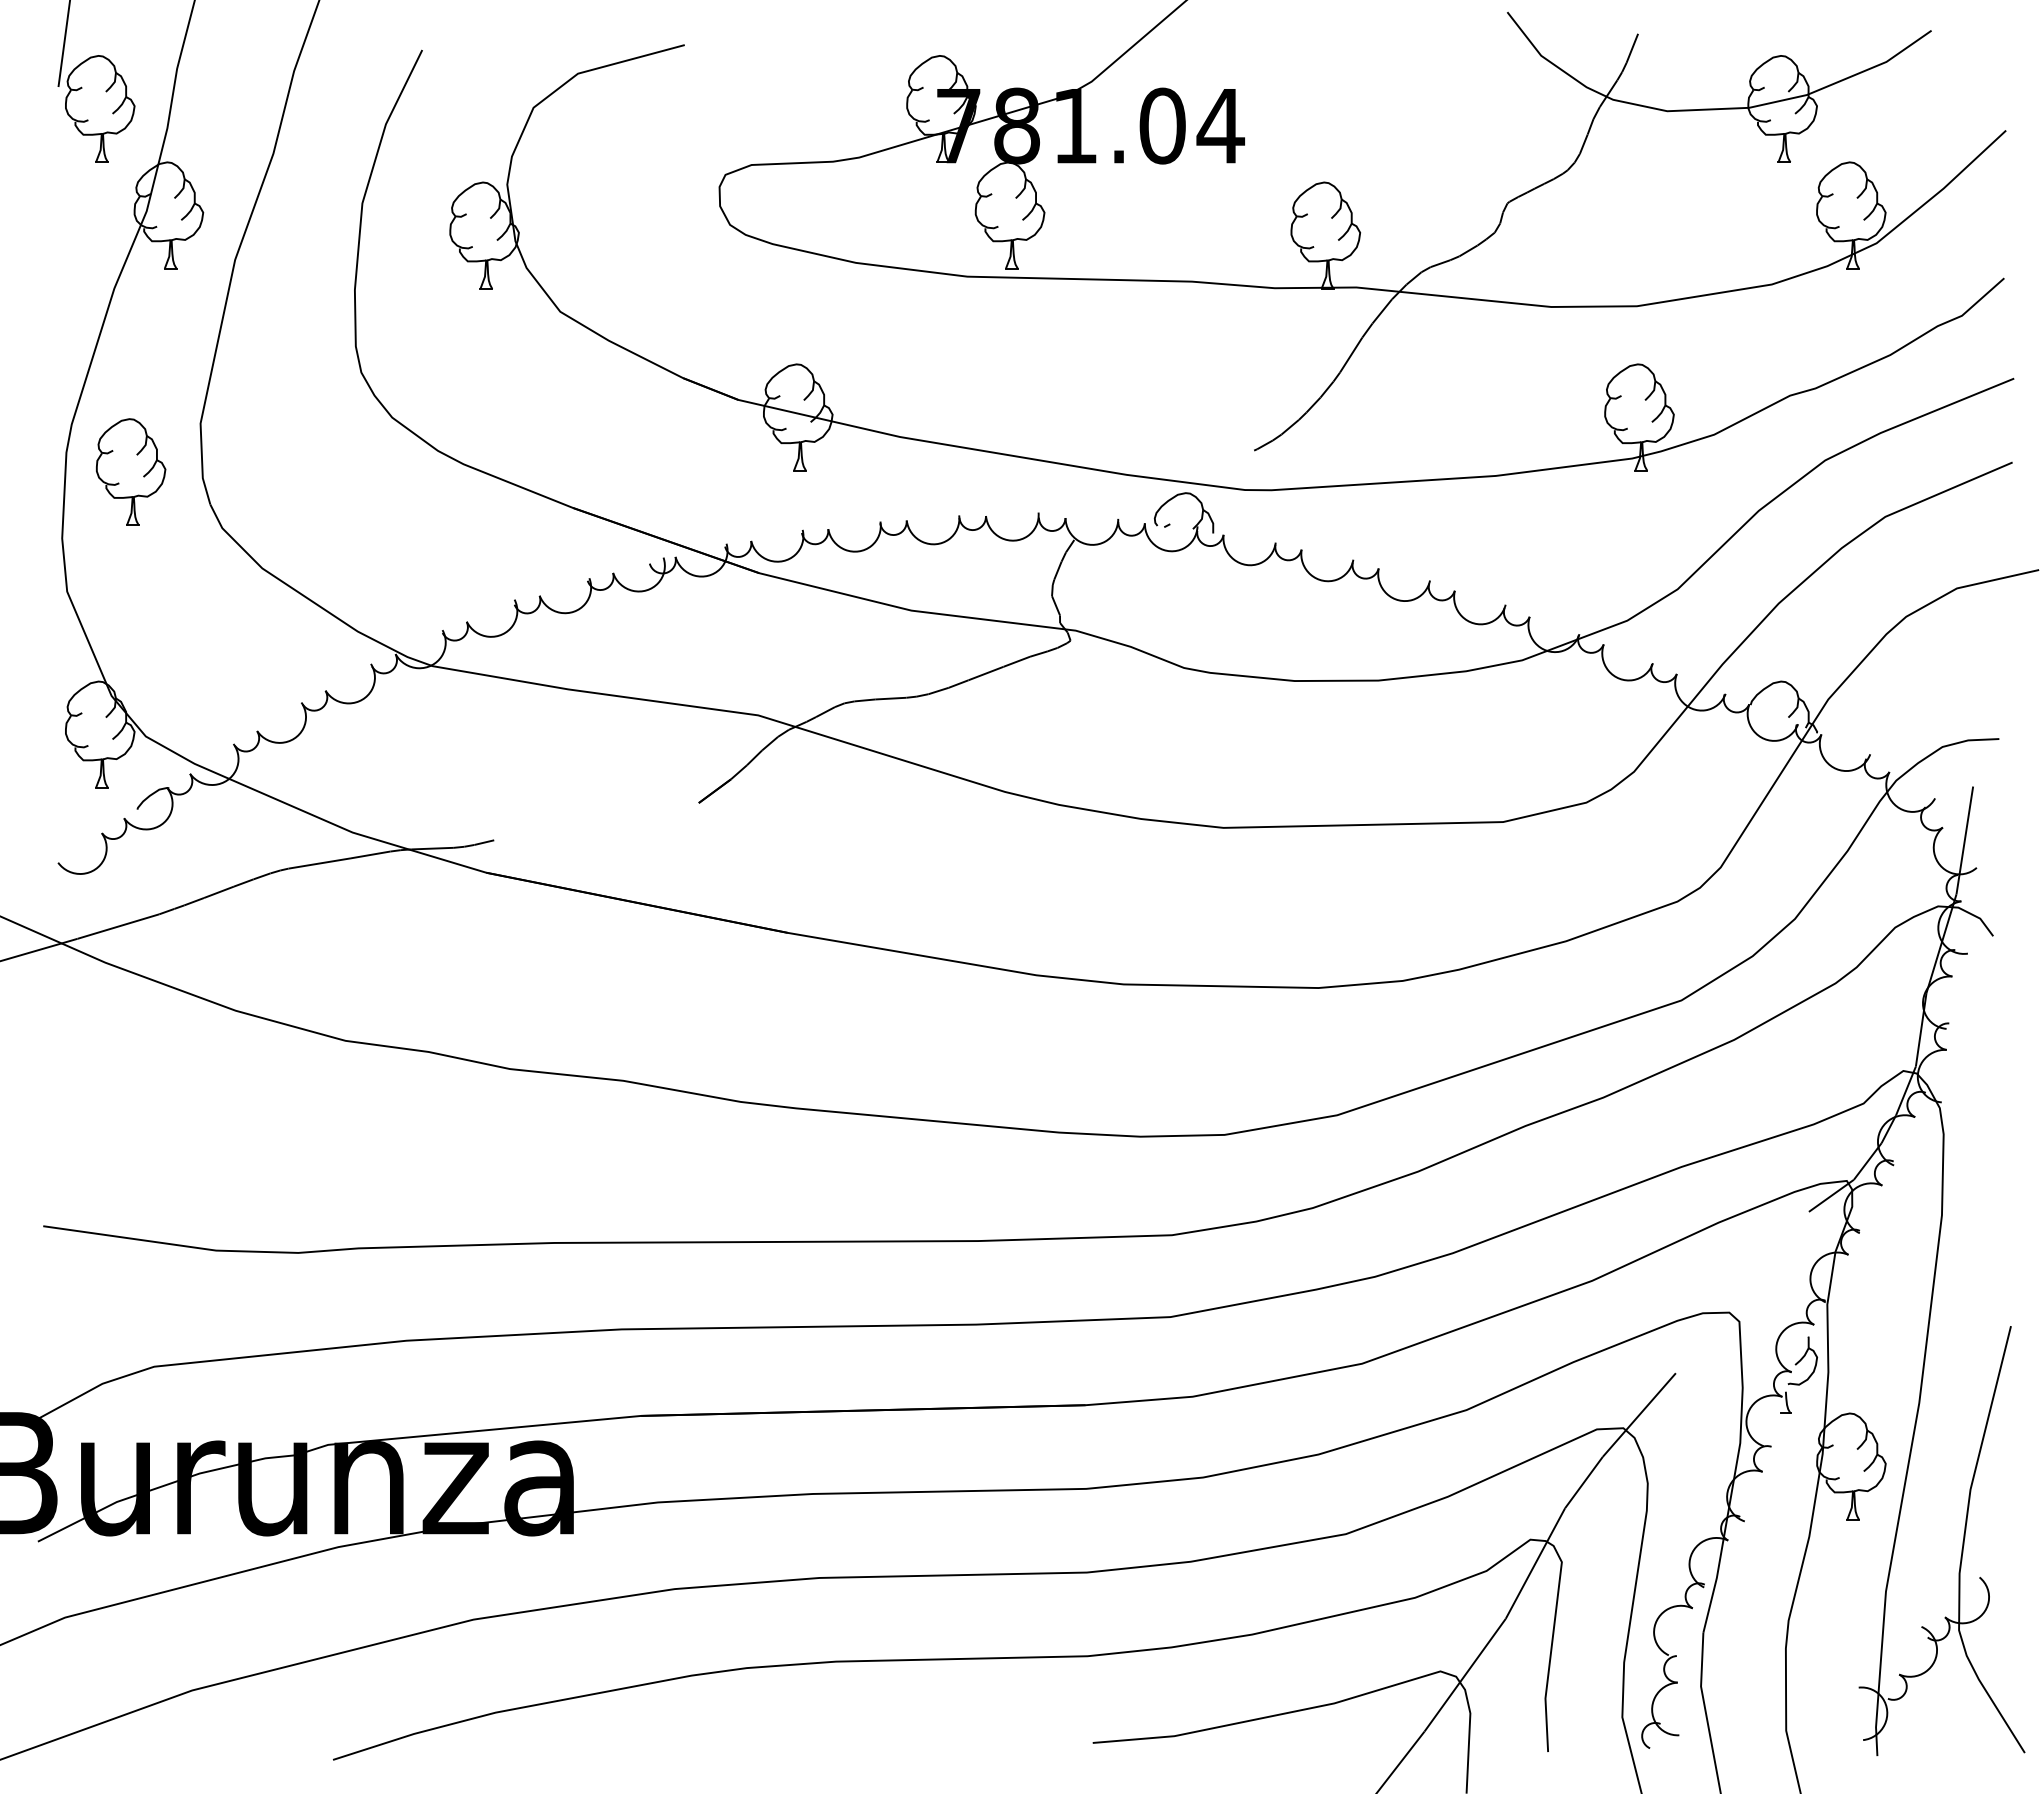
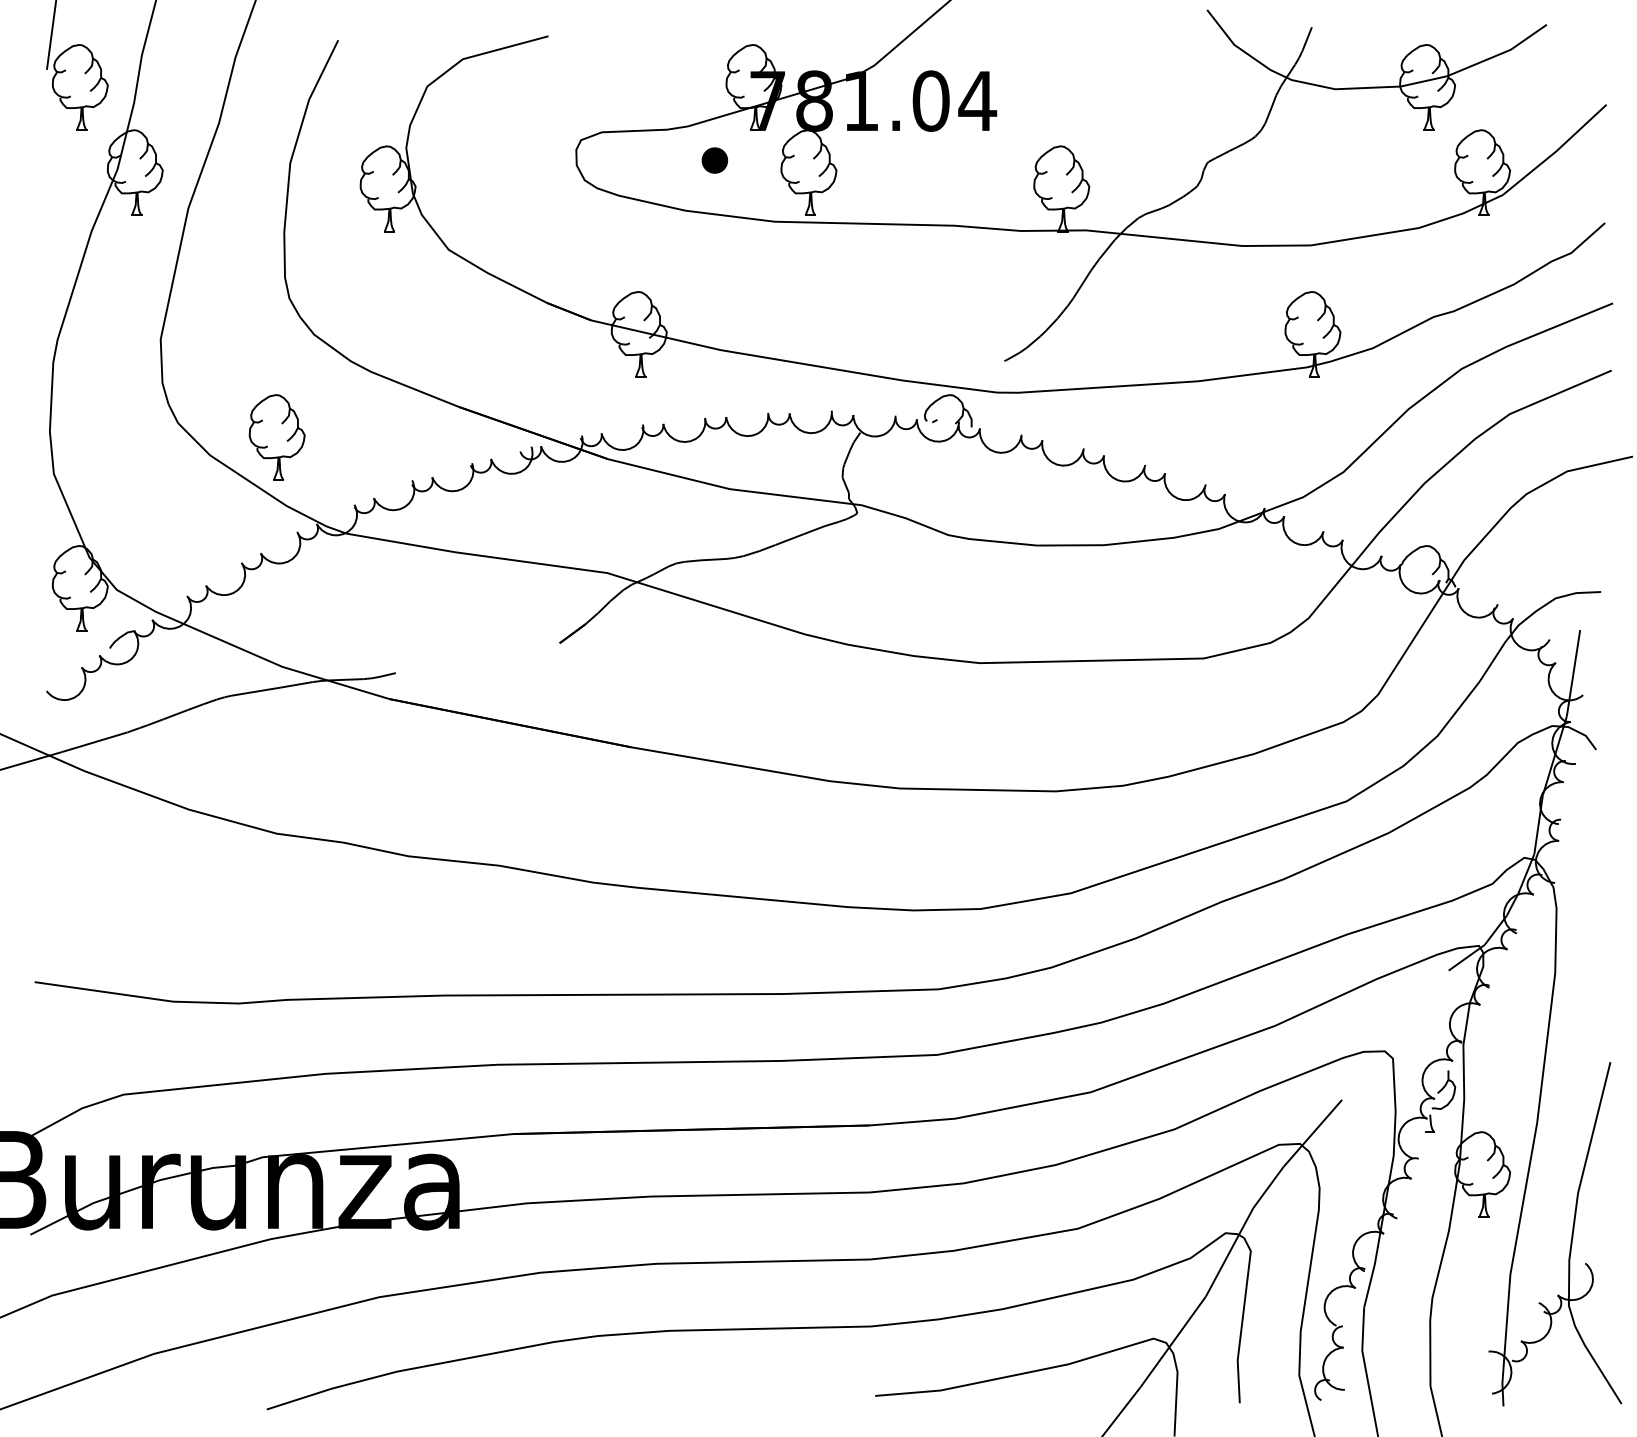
part: (892, 199) -> (714, 159), added
part: (131, 471) -> (277, 437), moved

